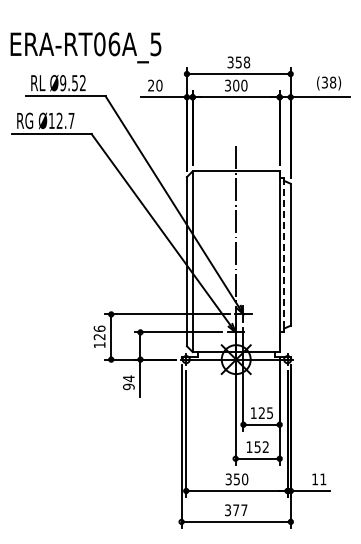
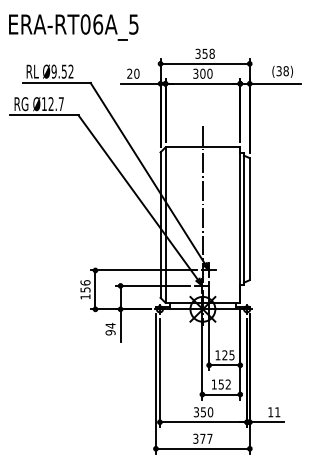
text: (85, 47) -> (73, 27), moved
line: (284, 254) -> (244, 218), dashed -> solid
text: (99, 337) -> (85, 290), 126 -> 156

